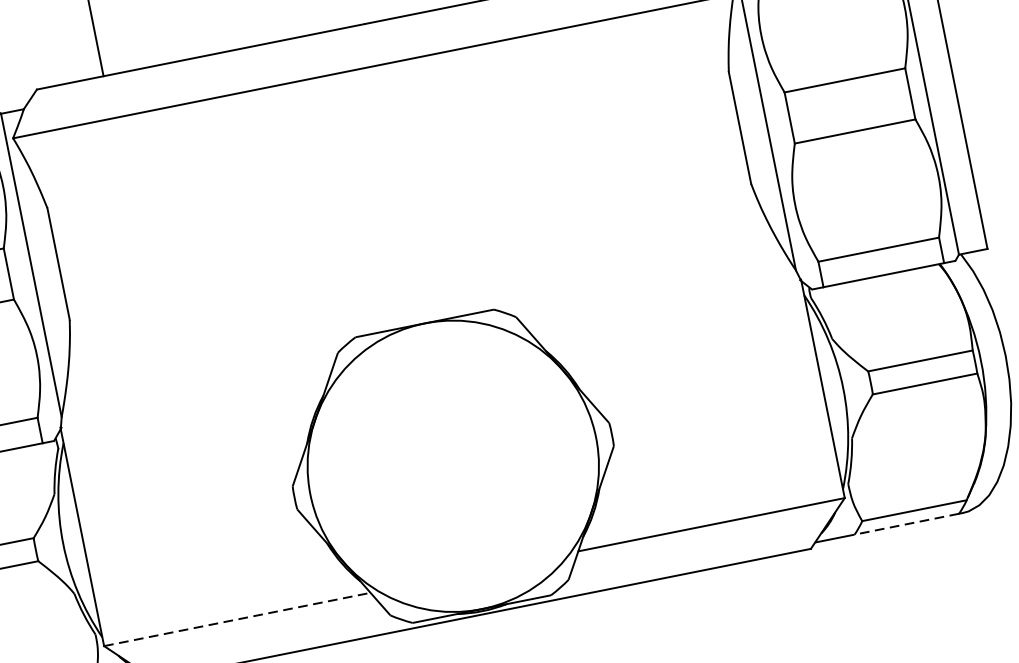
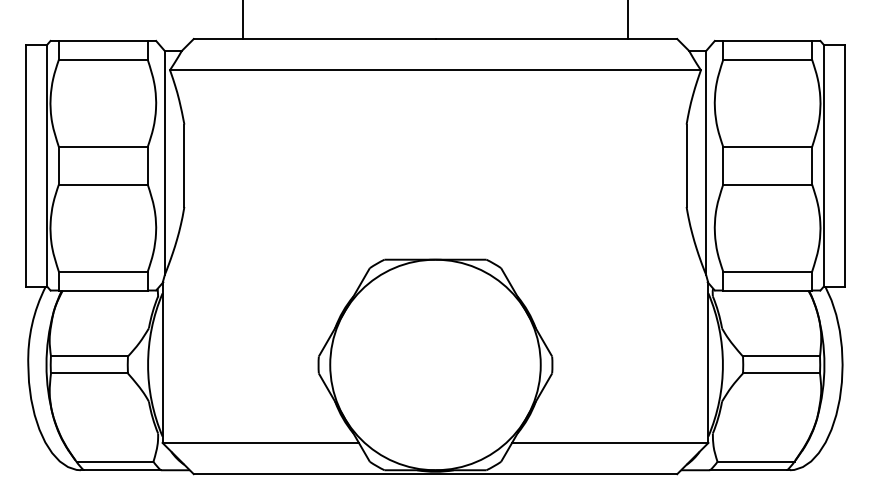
line: (906, 524) -> (748, 470), dashed -> solid
line: (238, 618) -> (261, 442), dashed -> solid

